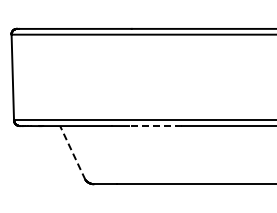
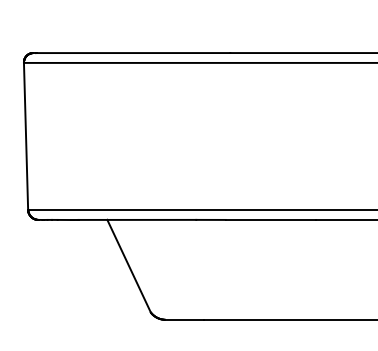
line: (154, 126) -> (269, 220), dashed -> solid
line: (72, 152) -> (128, 265), dashed -> solid

